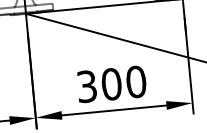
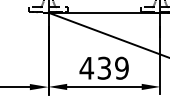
text: (110, 83) -> (103, 67), 300 -> 439

